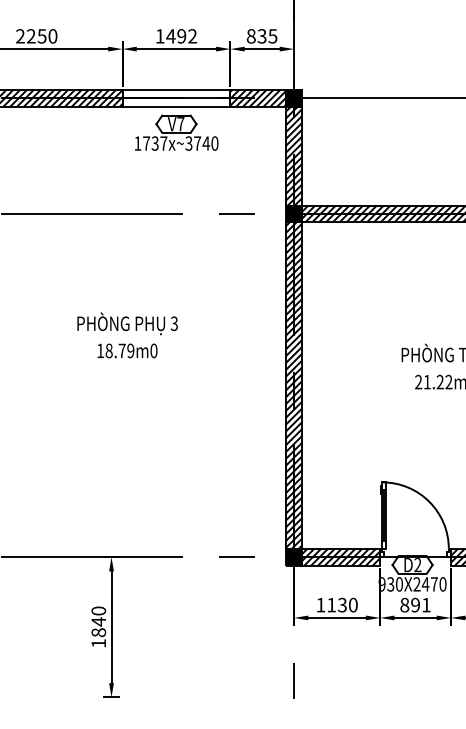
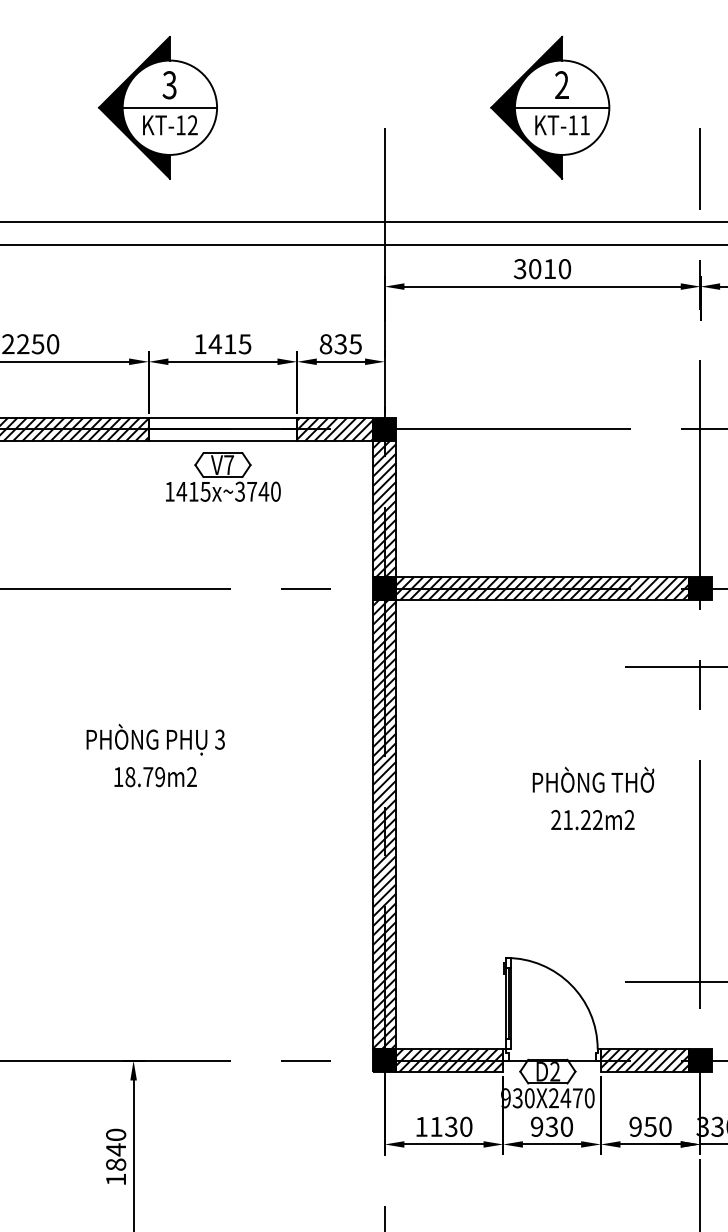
text: (187, 36) -> (237, 344), 1492 -> 1415
text: (155, 143) -> (193, 491), 1737x~3740 -> 1415x~3740
text: (153, 351) -> (191, 777), 18.79m0 -> 18.79m2
text: (415, 604) -> (551, 1126), 891 -> 930

